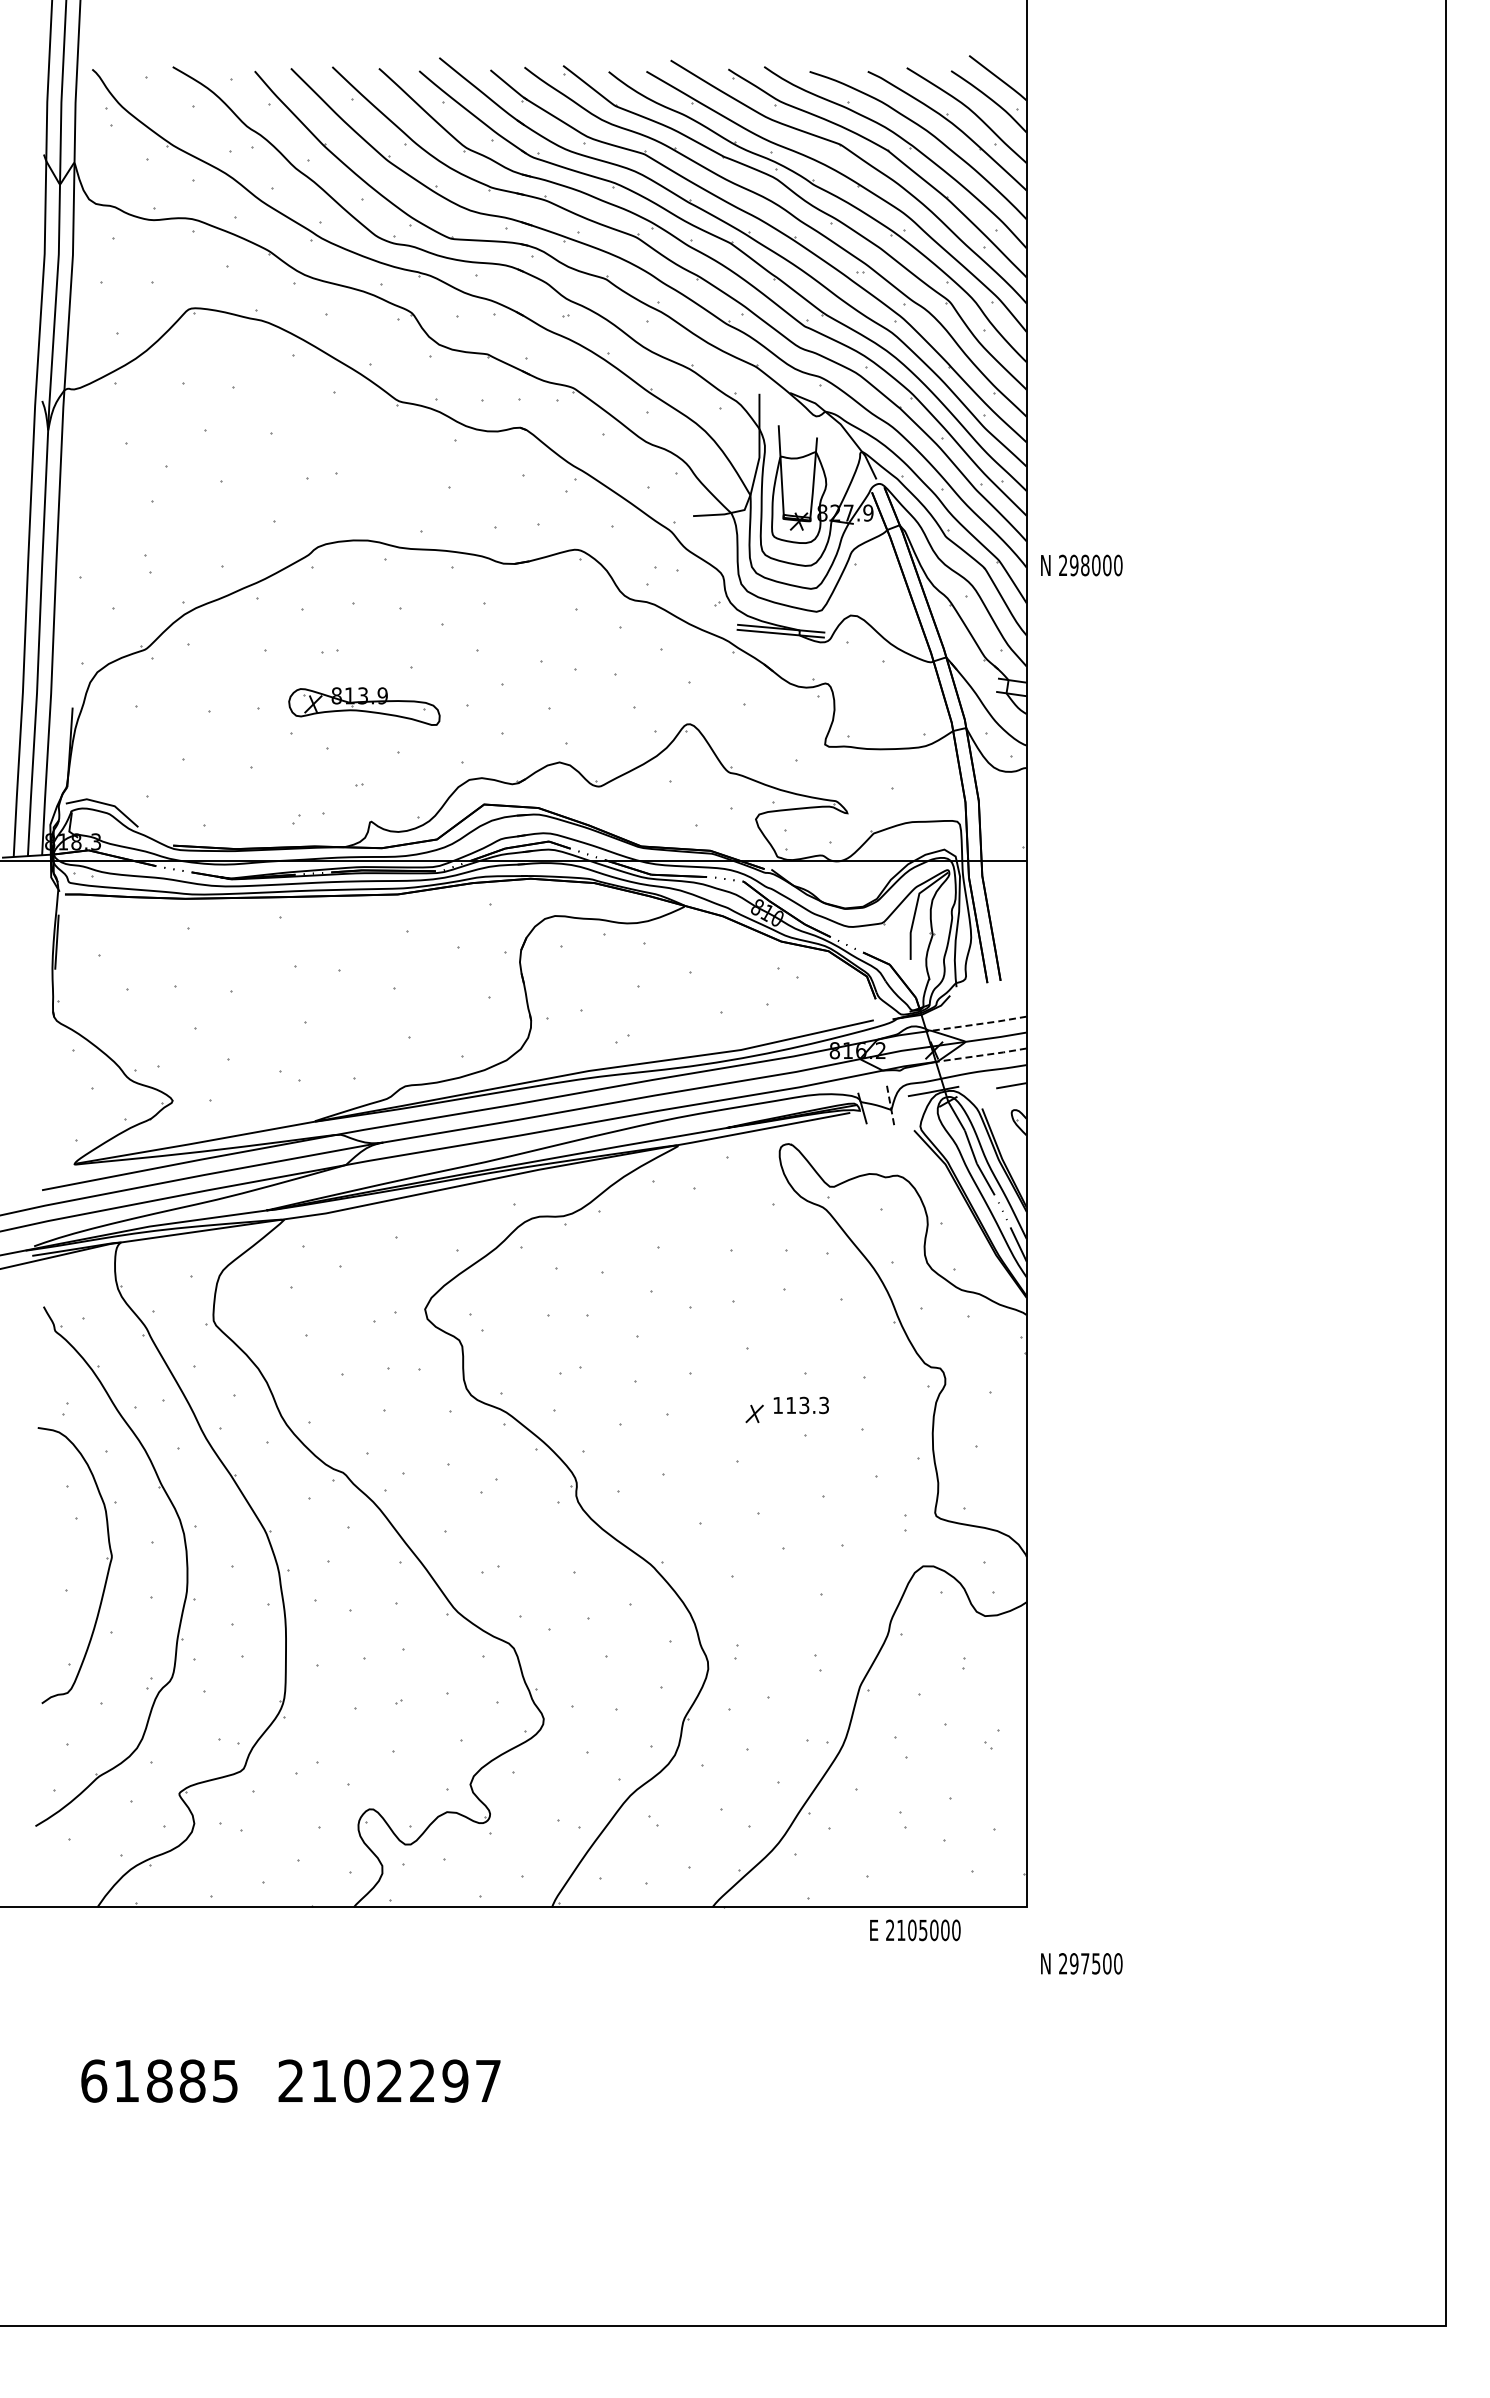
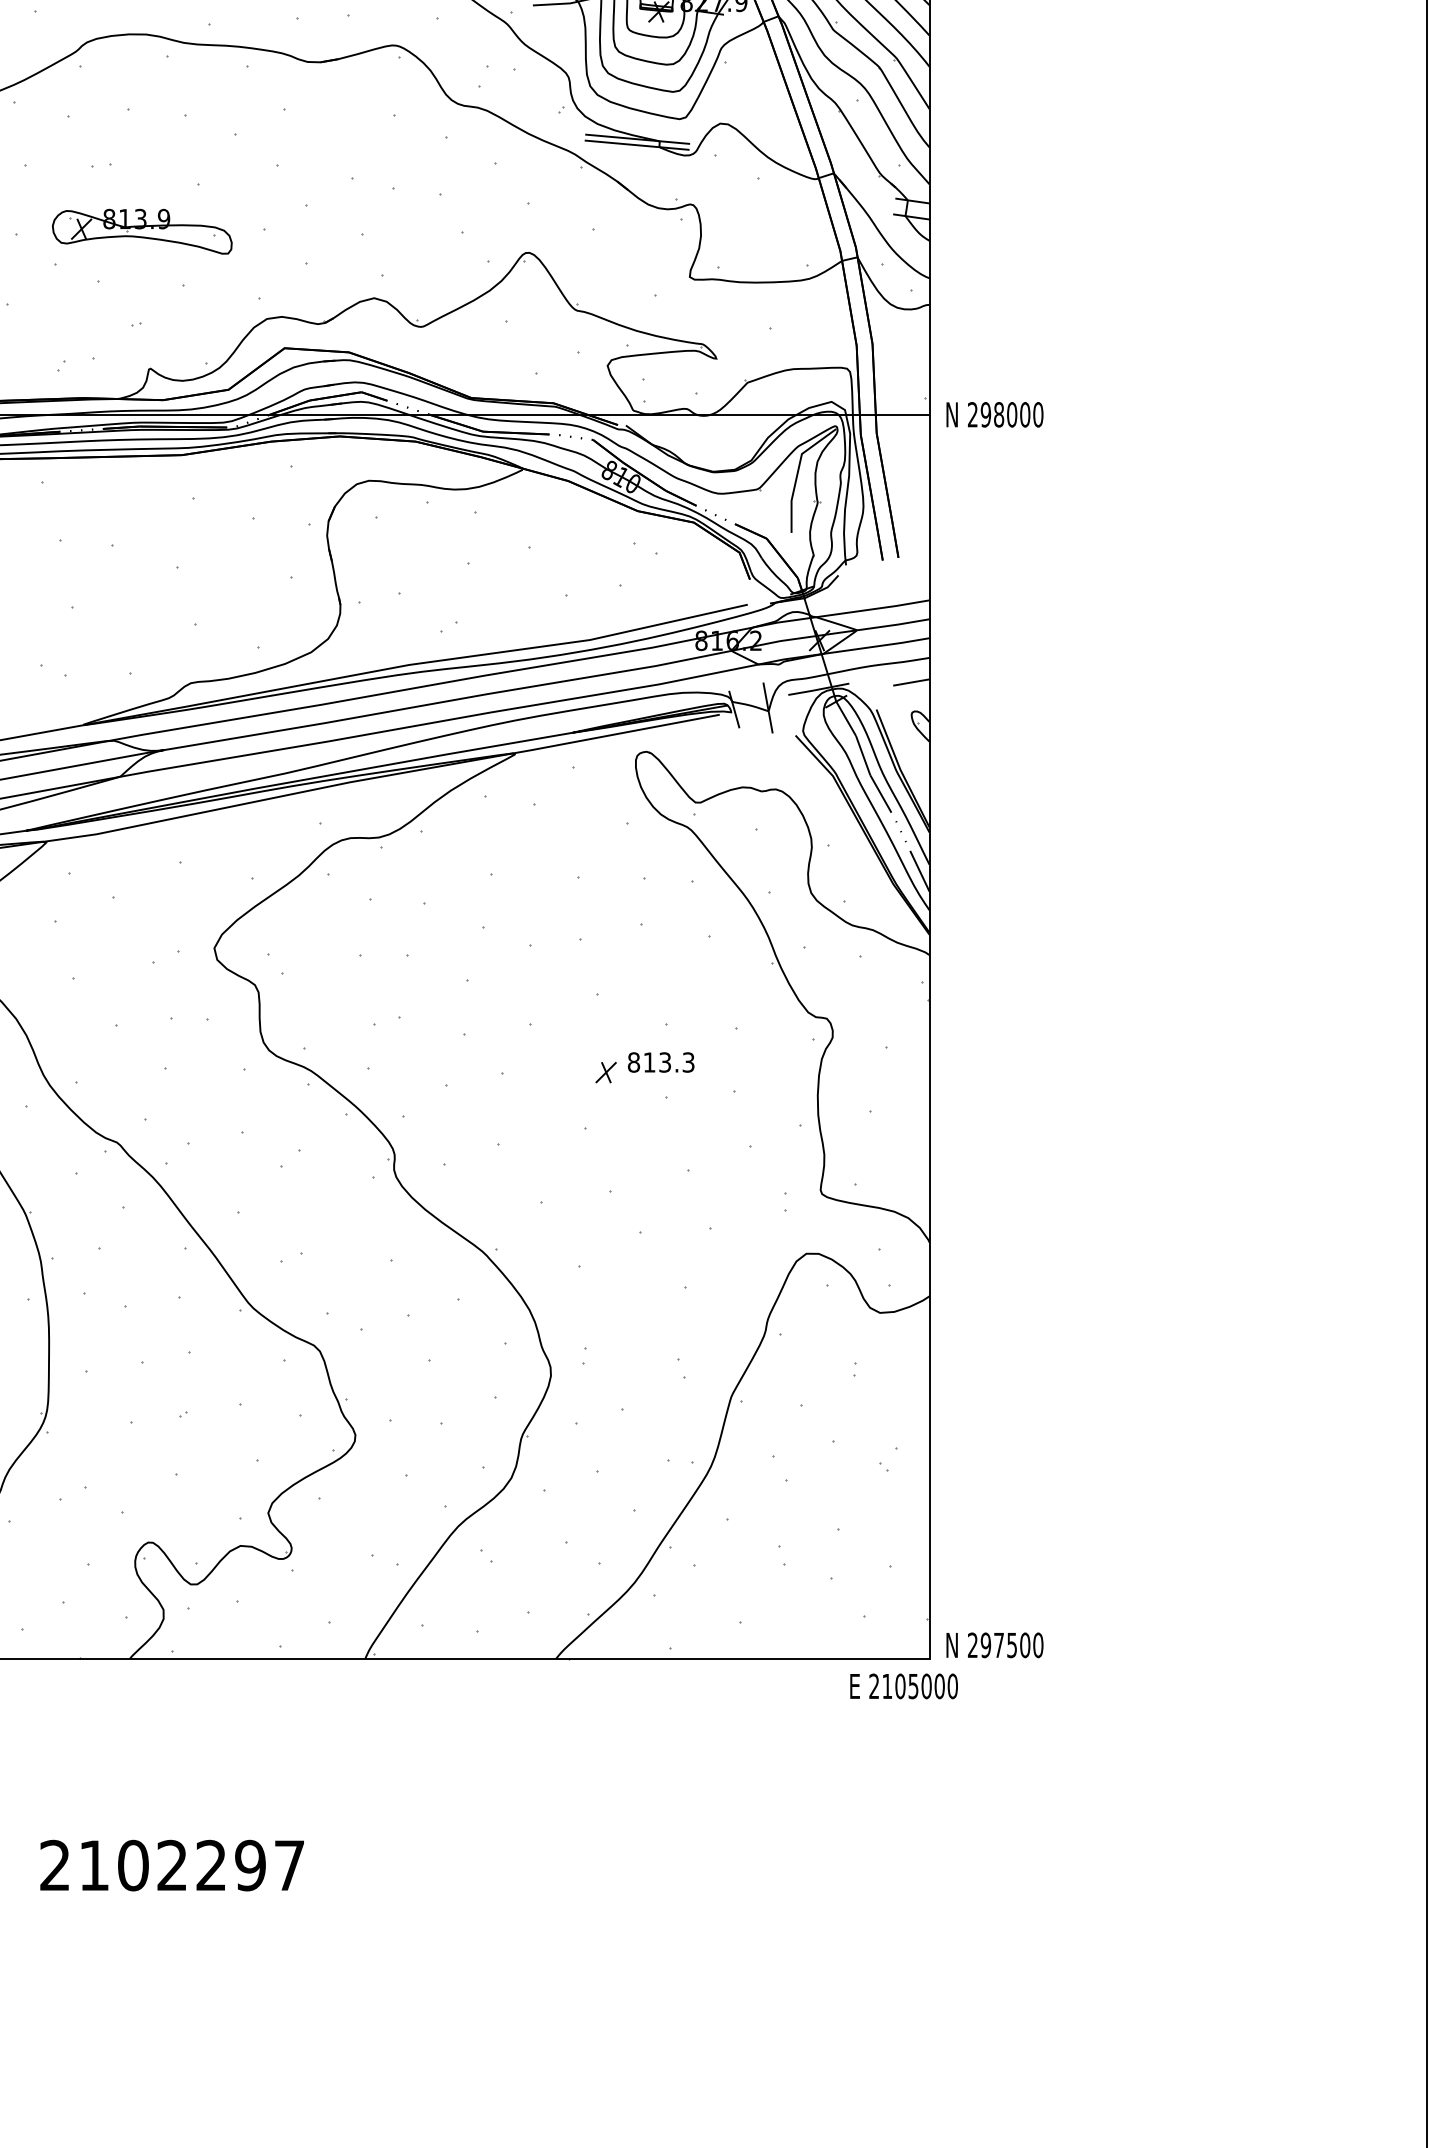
text: (1081, 565) -> (994, 414), moved
line: (976, 1024) -> (869, 609), dashed -> solid
line: (981, 1055) -> (875, 646), dashed -> solid
line: (890, 1107) -> (767, 708), dashed -> solid
text: (778, 1405) -> (634, 1062), 113.3 -> 813.3
text: (915, 1930) -> (904, 1686), moved
text: (1081, 1963) -> (994, 1644), moved

